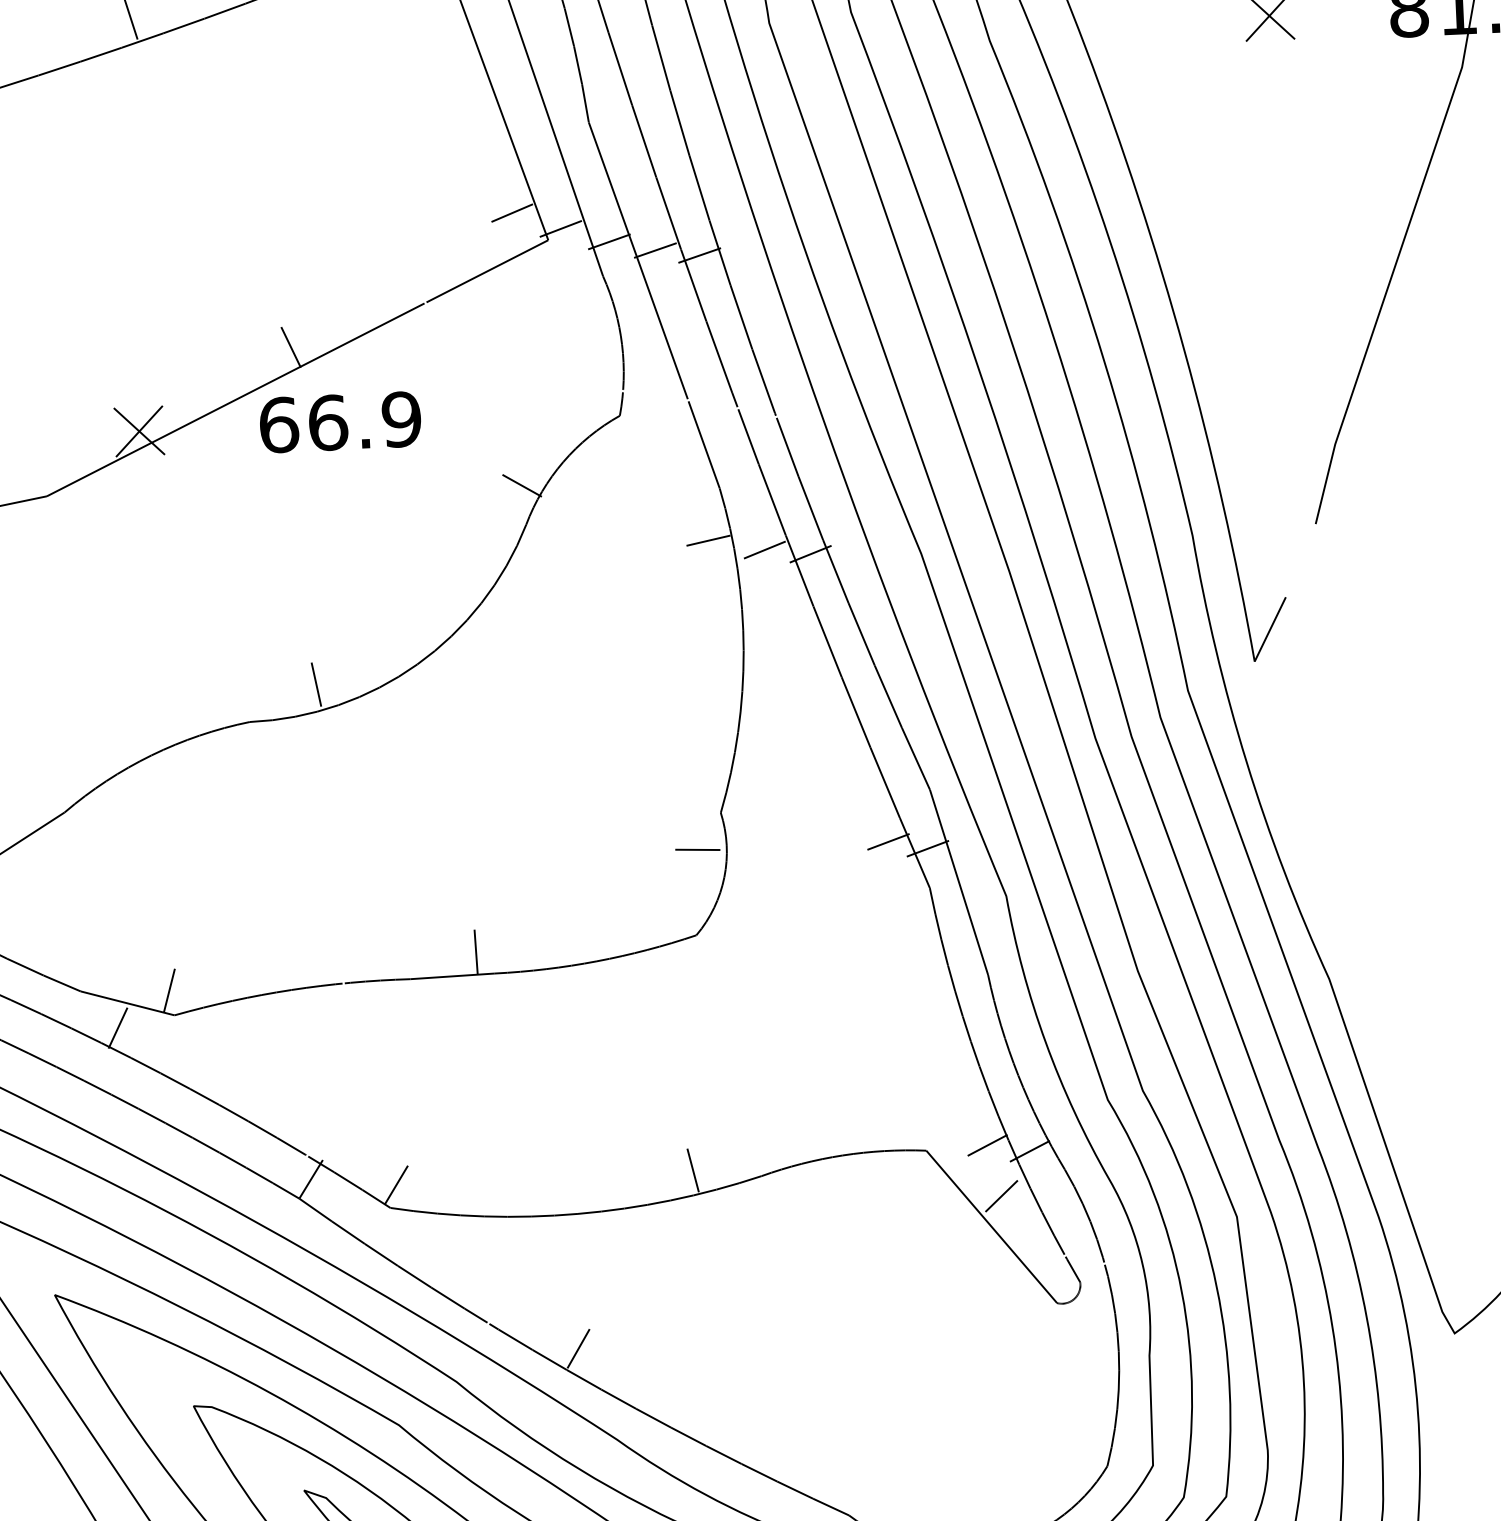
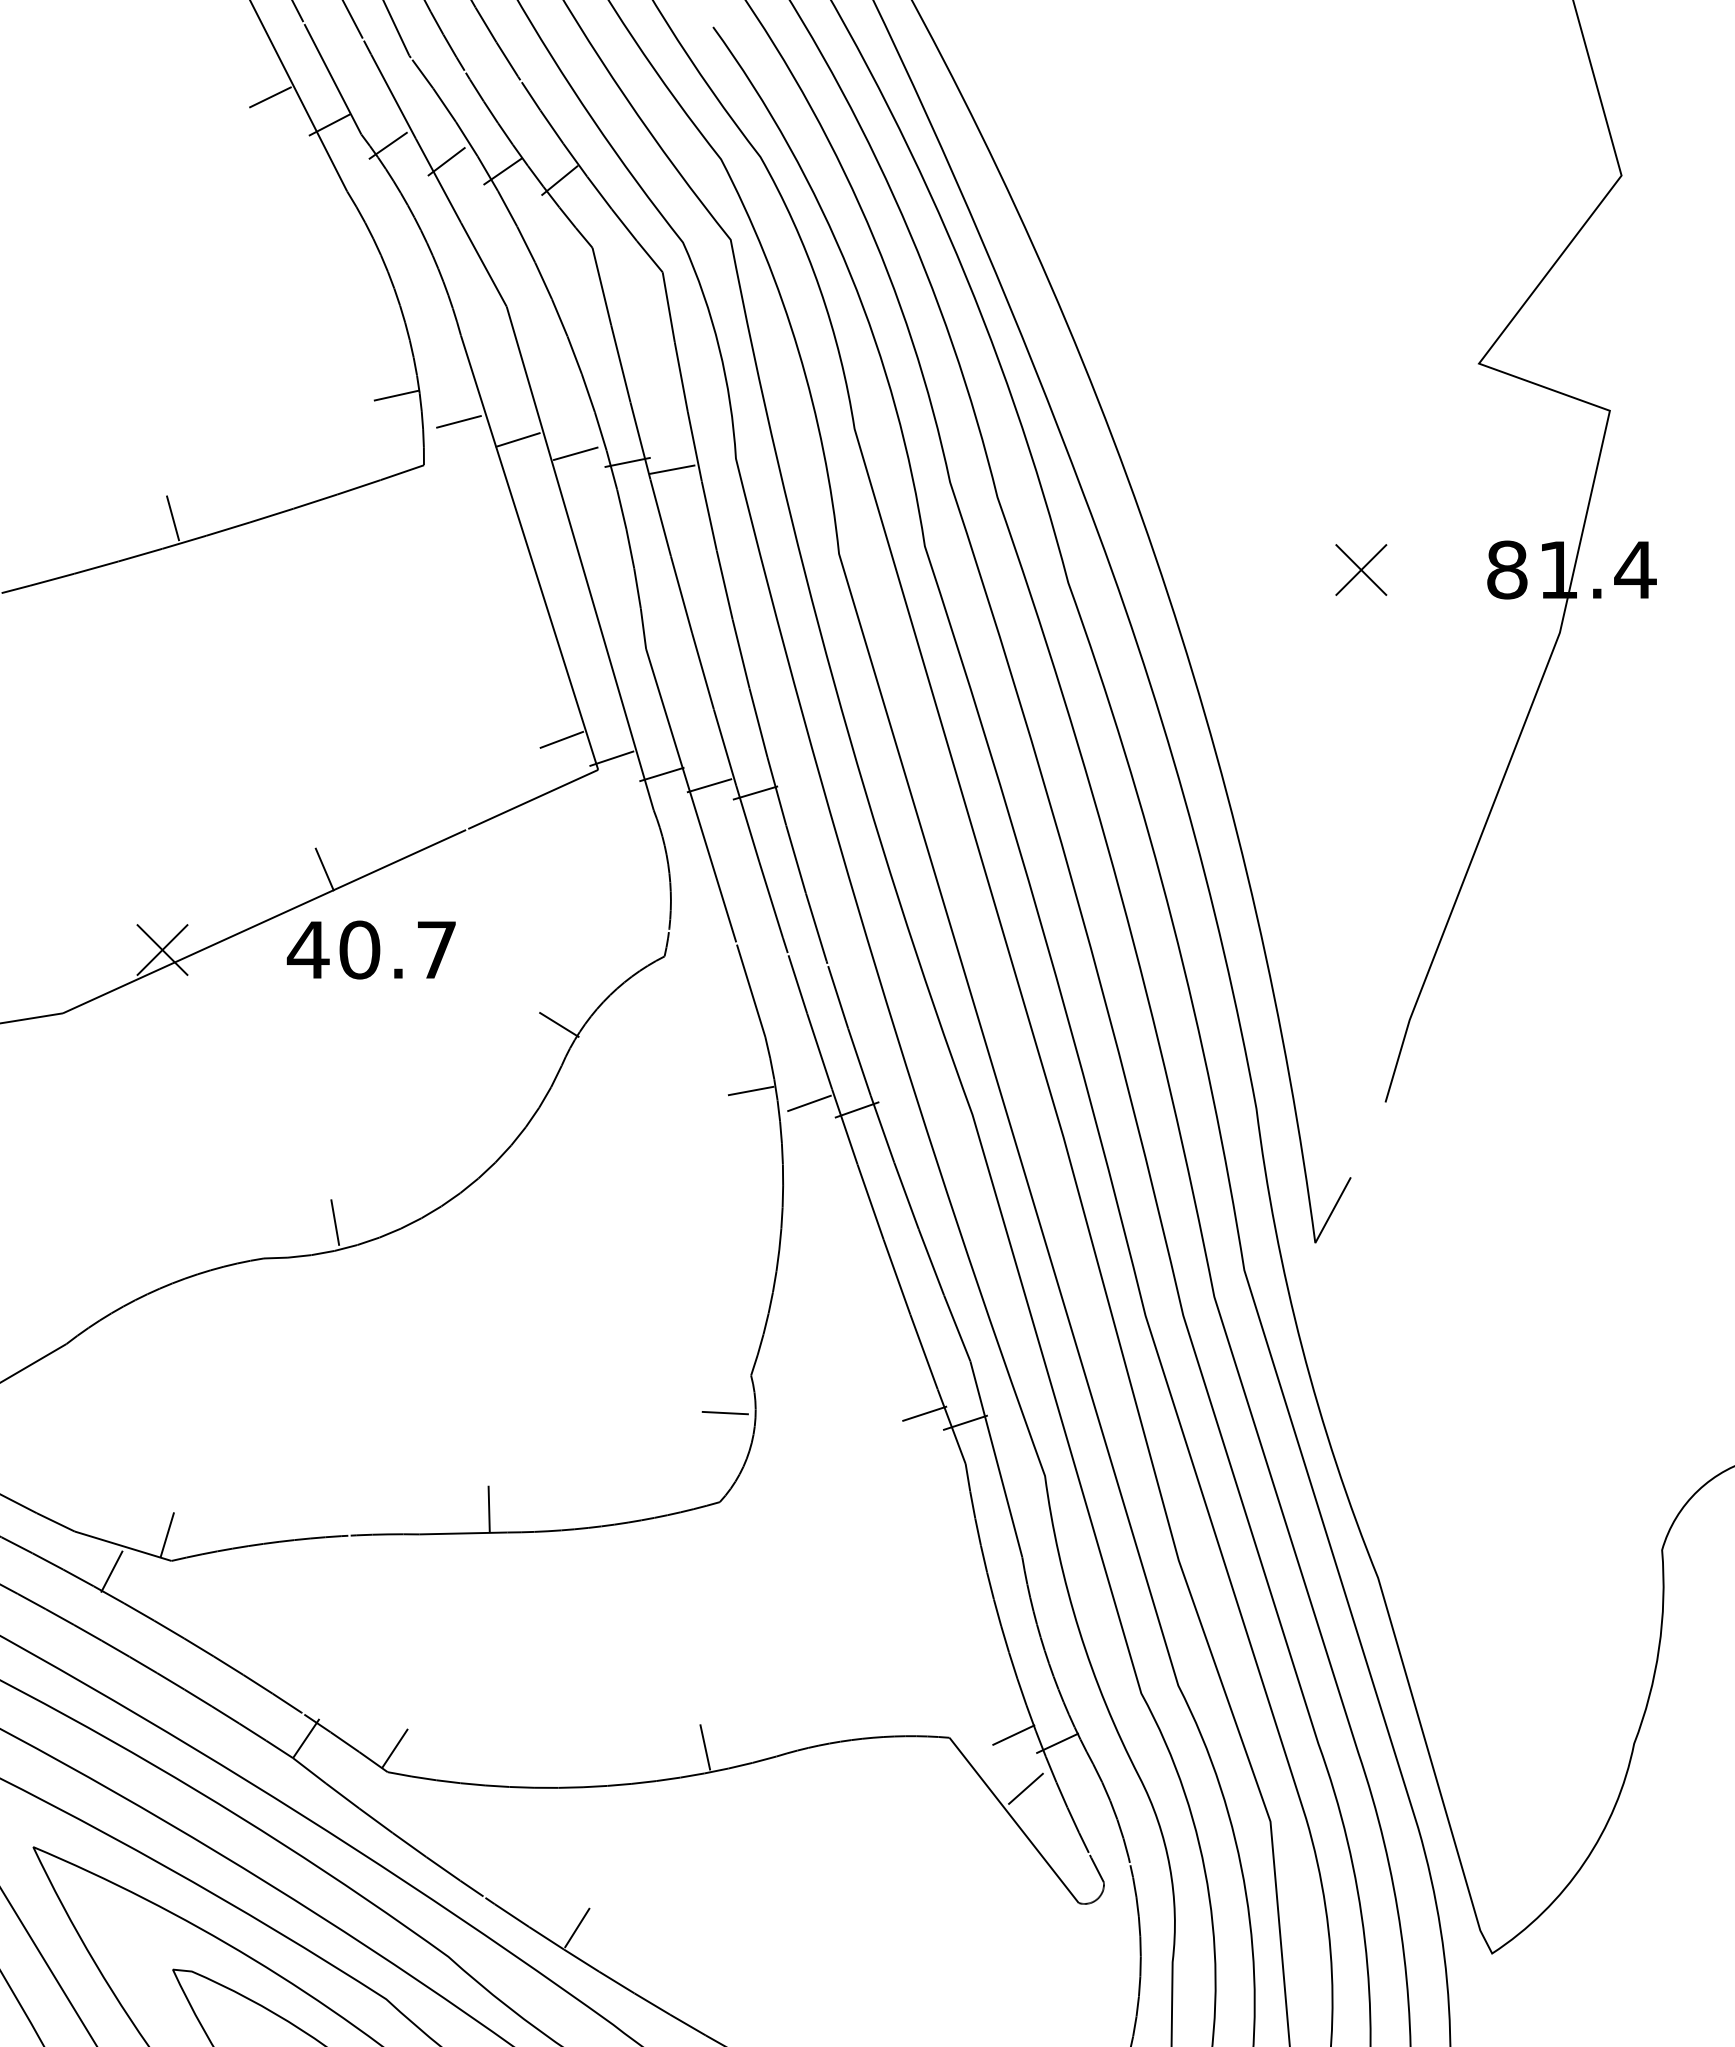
text: (339, 421) -> (371, 949), 66.9 -> 40.7

